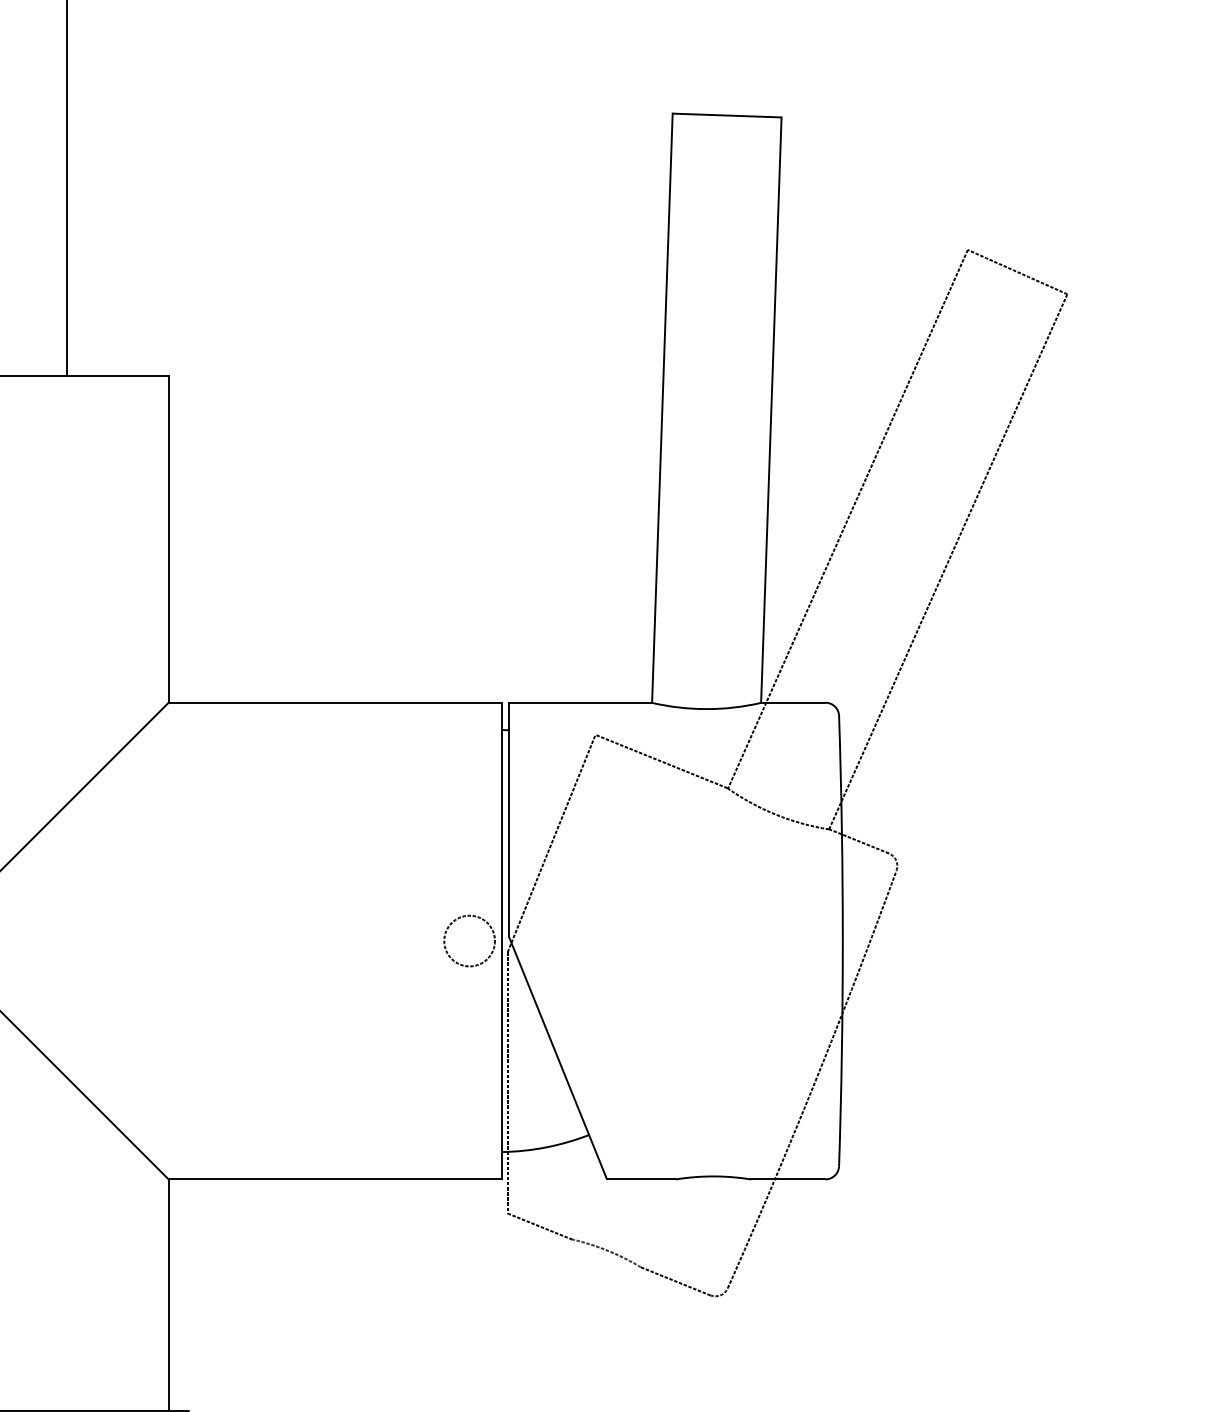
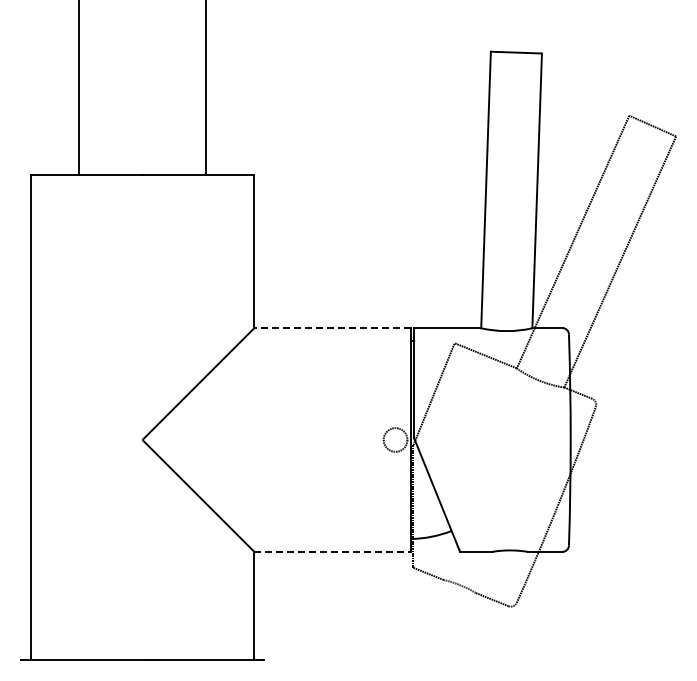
line: (335, 703) -> (332, 328), solid -> dashed
line: (337, 1178) -> (333, 551), solid -> dashed

